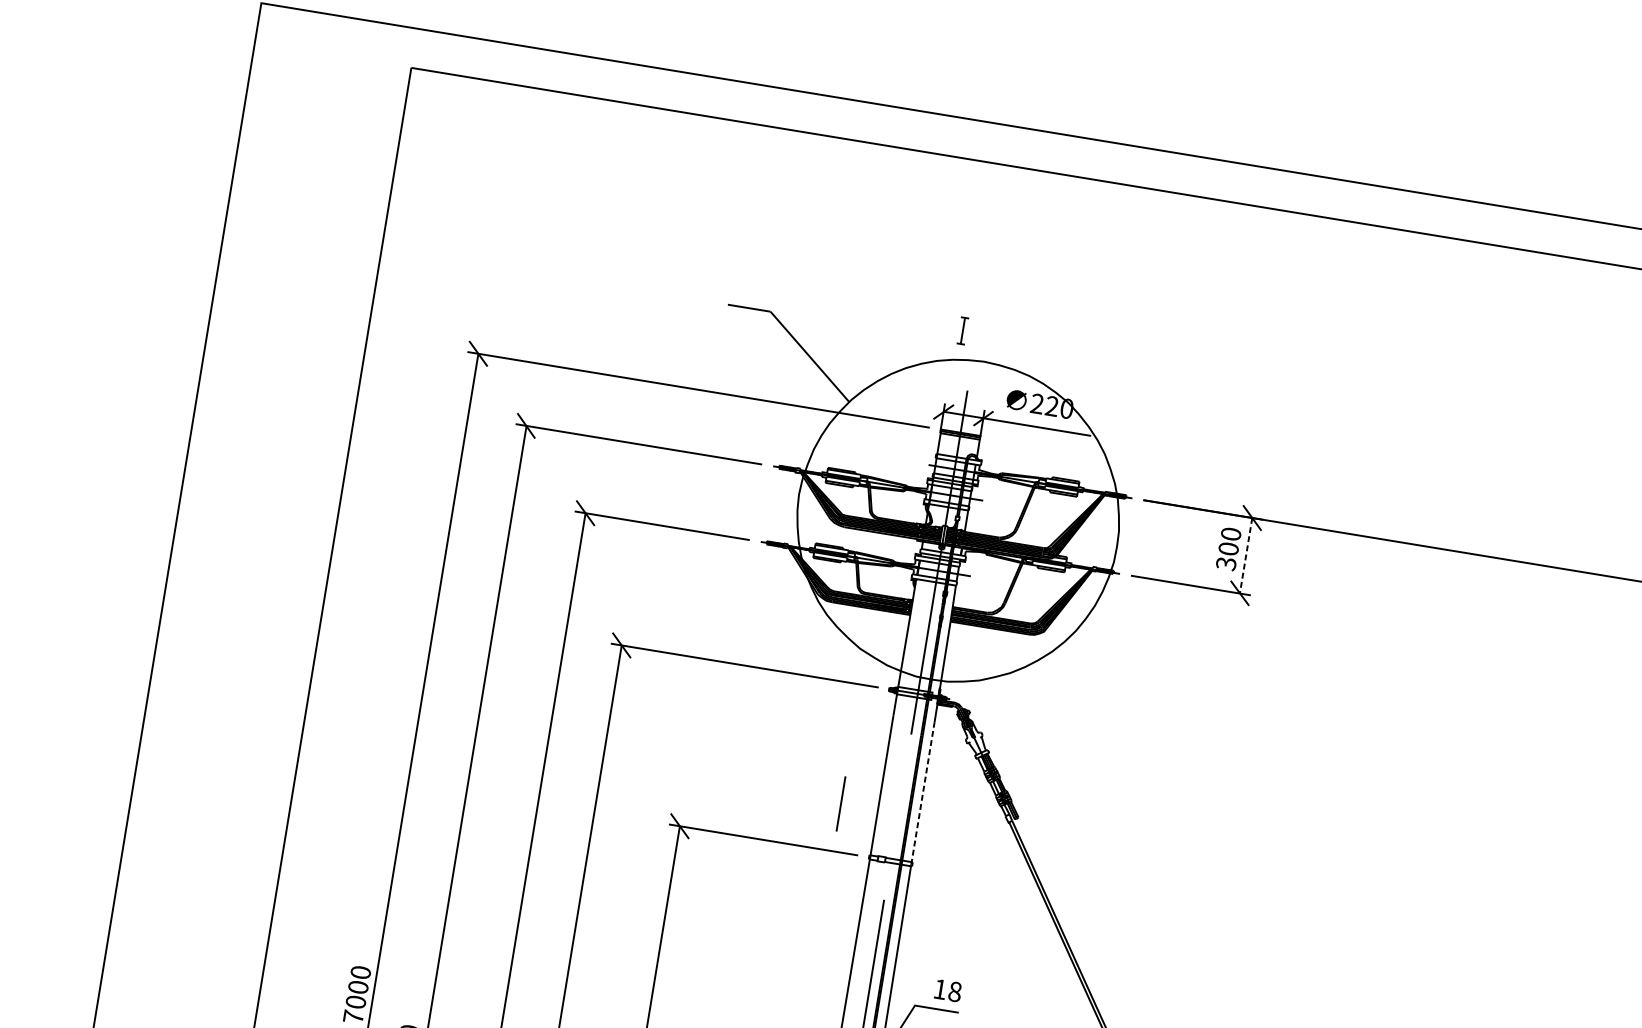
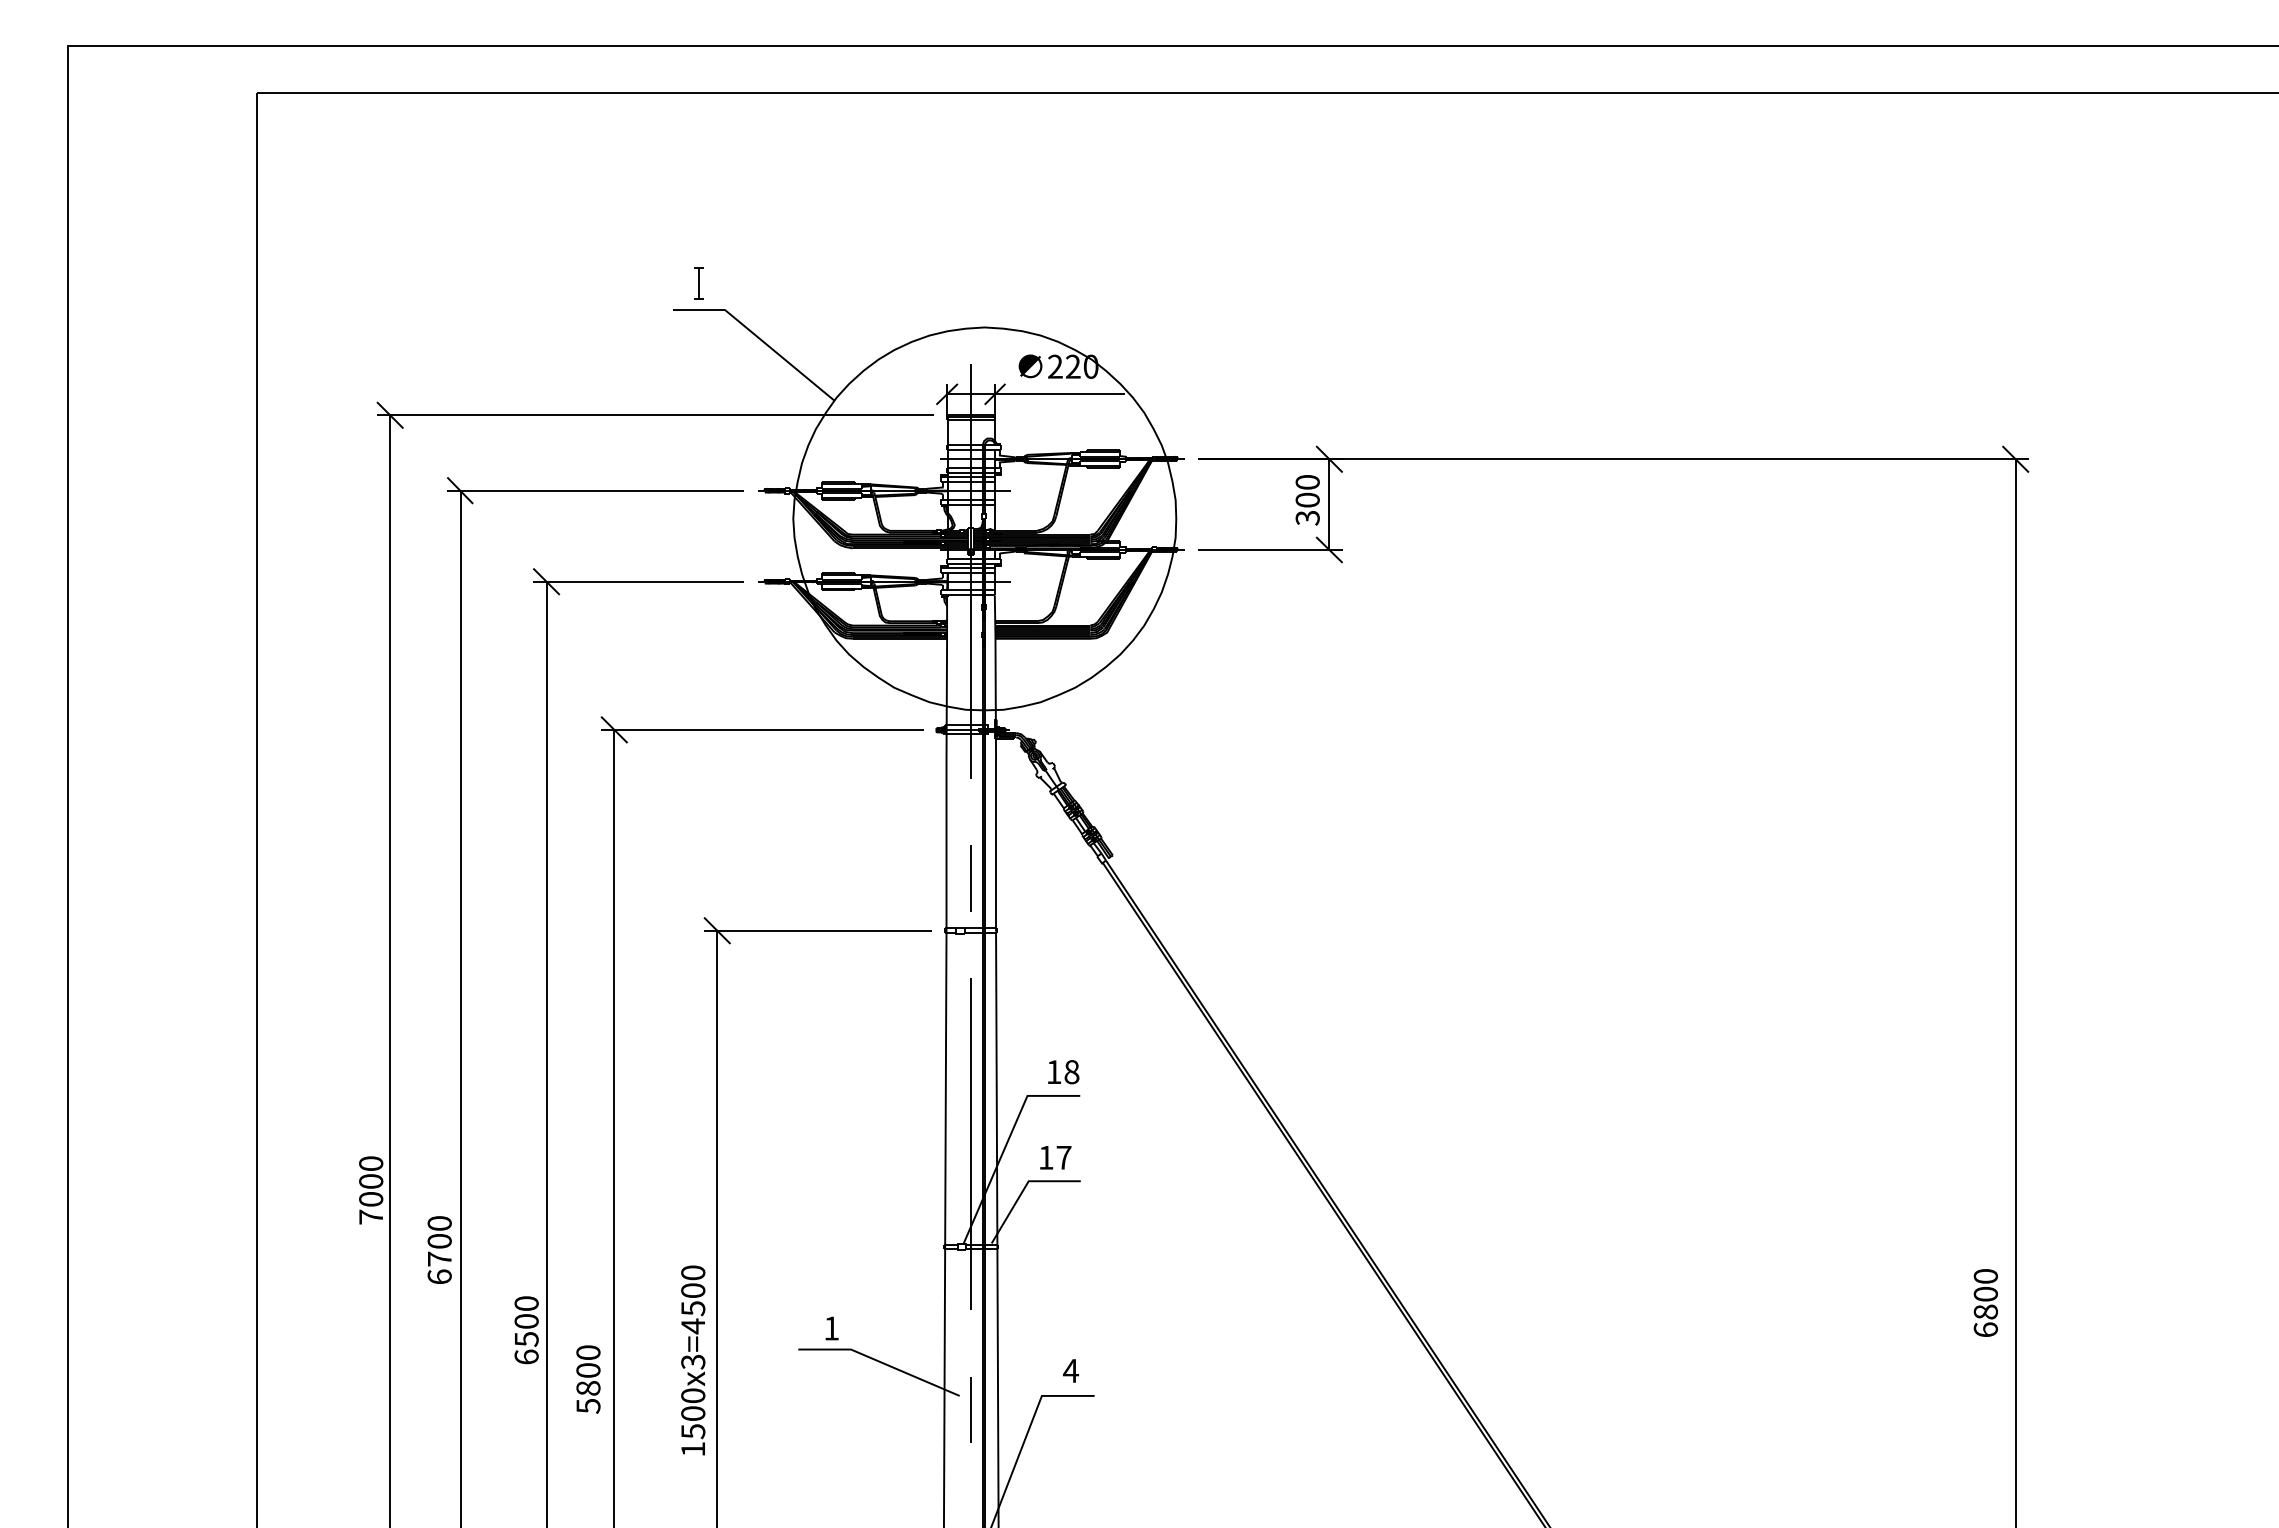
part: (962, 330) -> (698, 283), moved
line: (1246, 556) -> (1329, 505), dashed -> solid
line: (923, 793) -> (996, 845), dashed -> solid
line: (840, 803) -> (970, 878), moved

